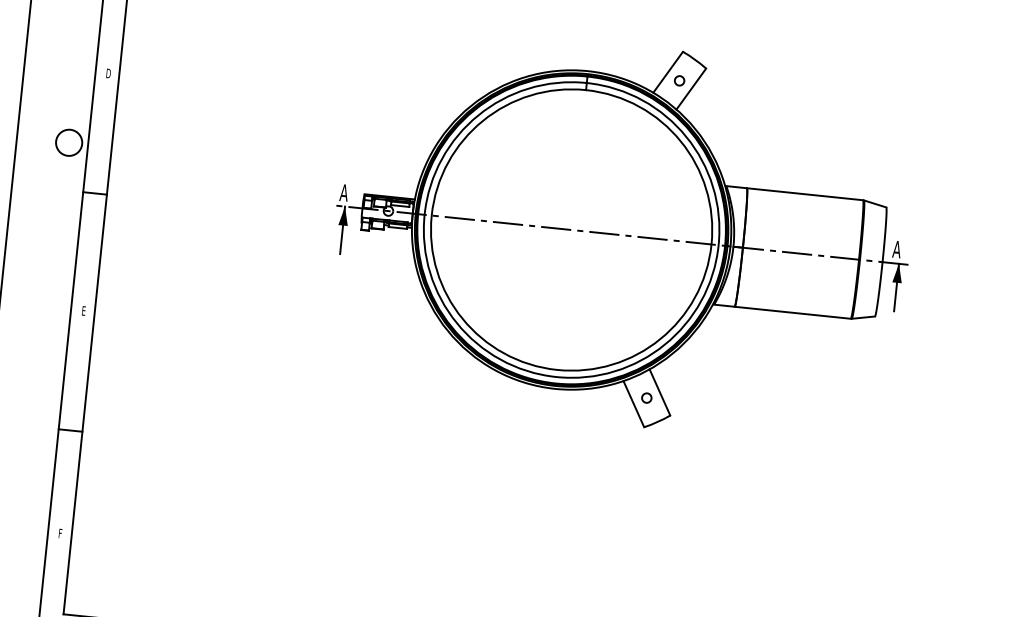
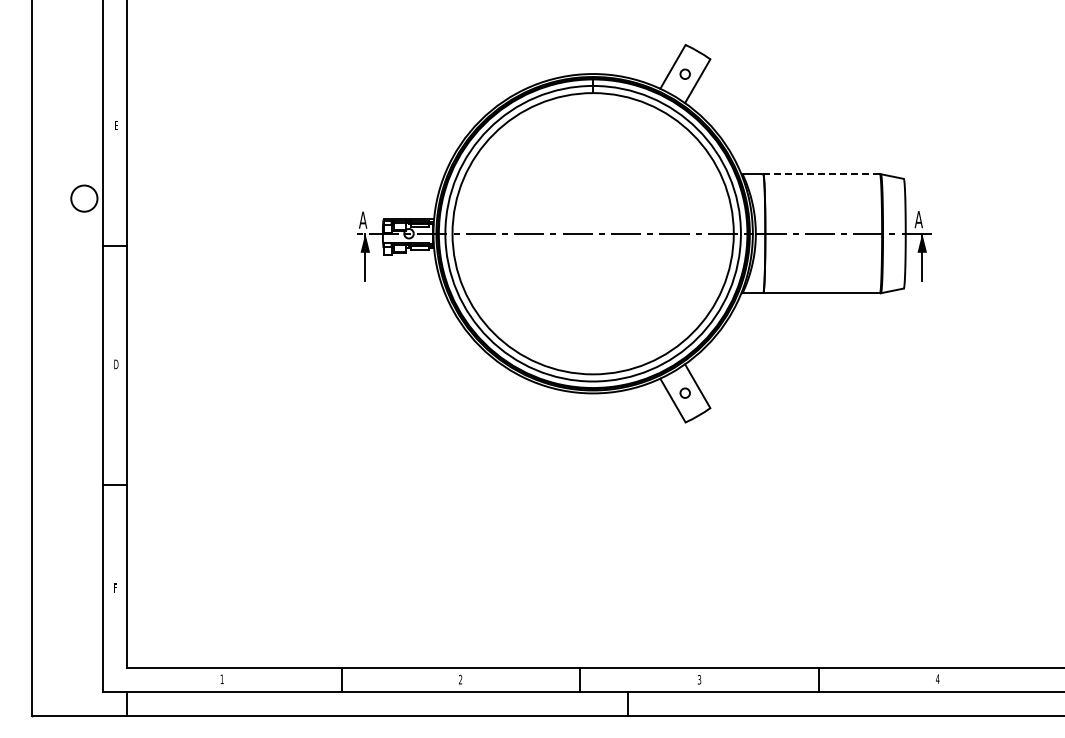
text: (108, 73) -> (116, 125), D -> E
line: (804, 194) -> (821, 174), solid -> dashed
text: (84, 311) -> (116, 364), E -> D

